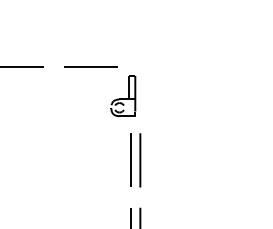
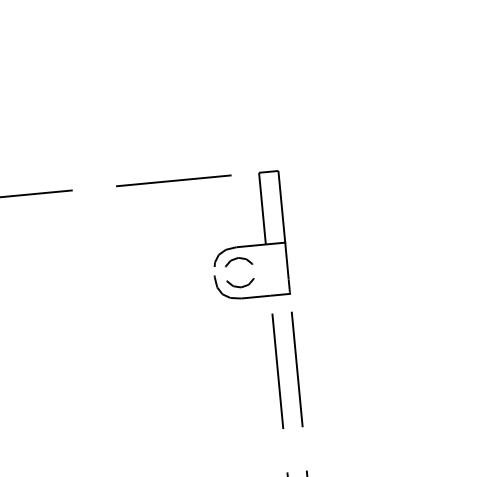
part: (123, 95) -> (248, 234), size x1.43

